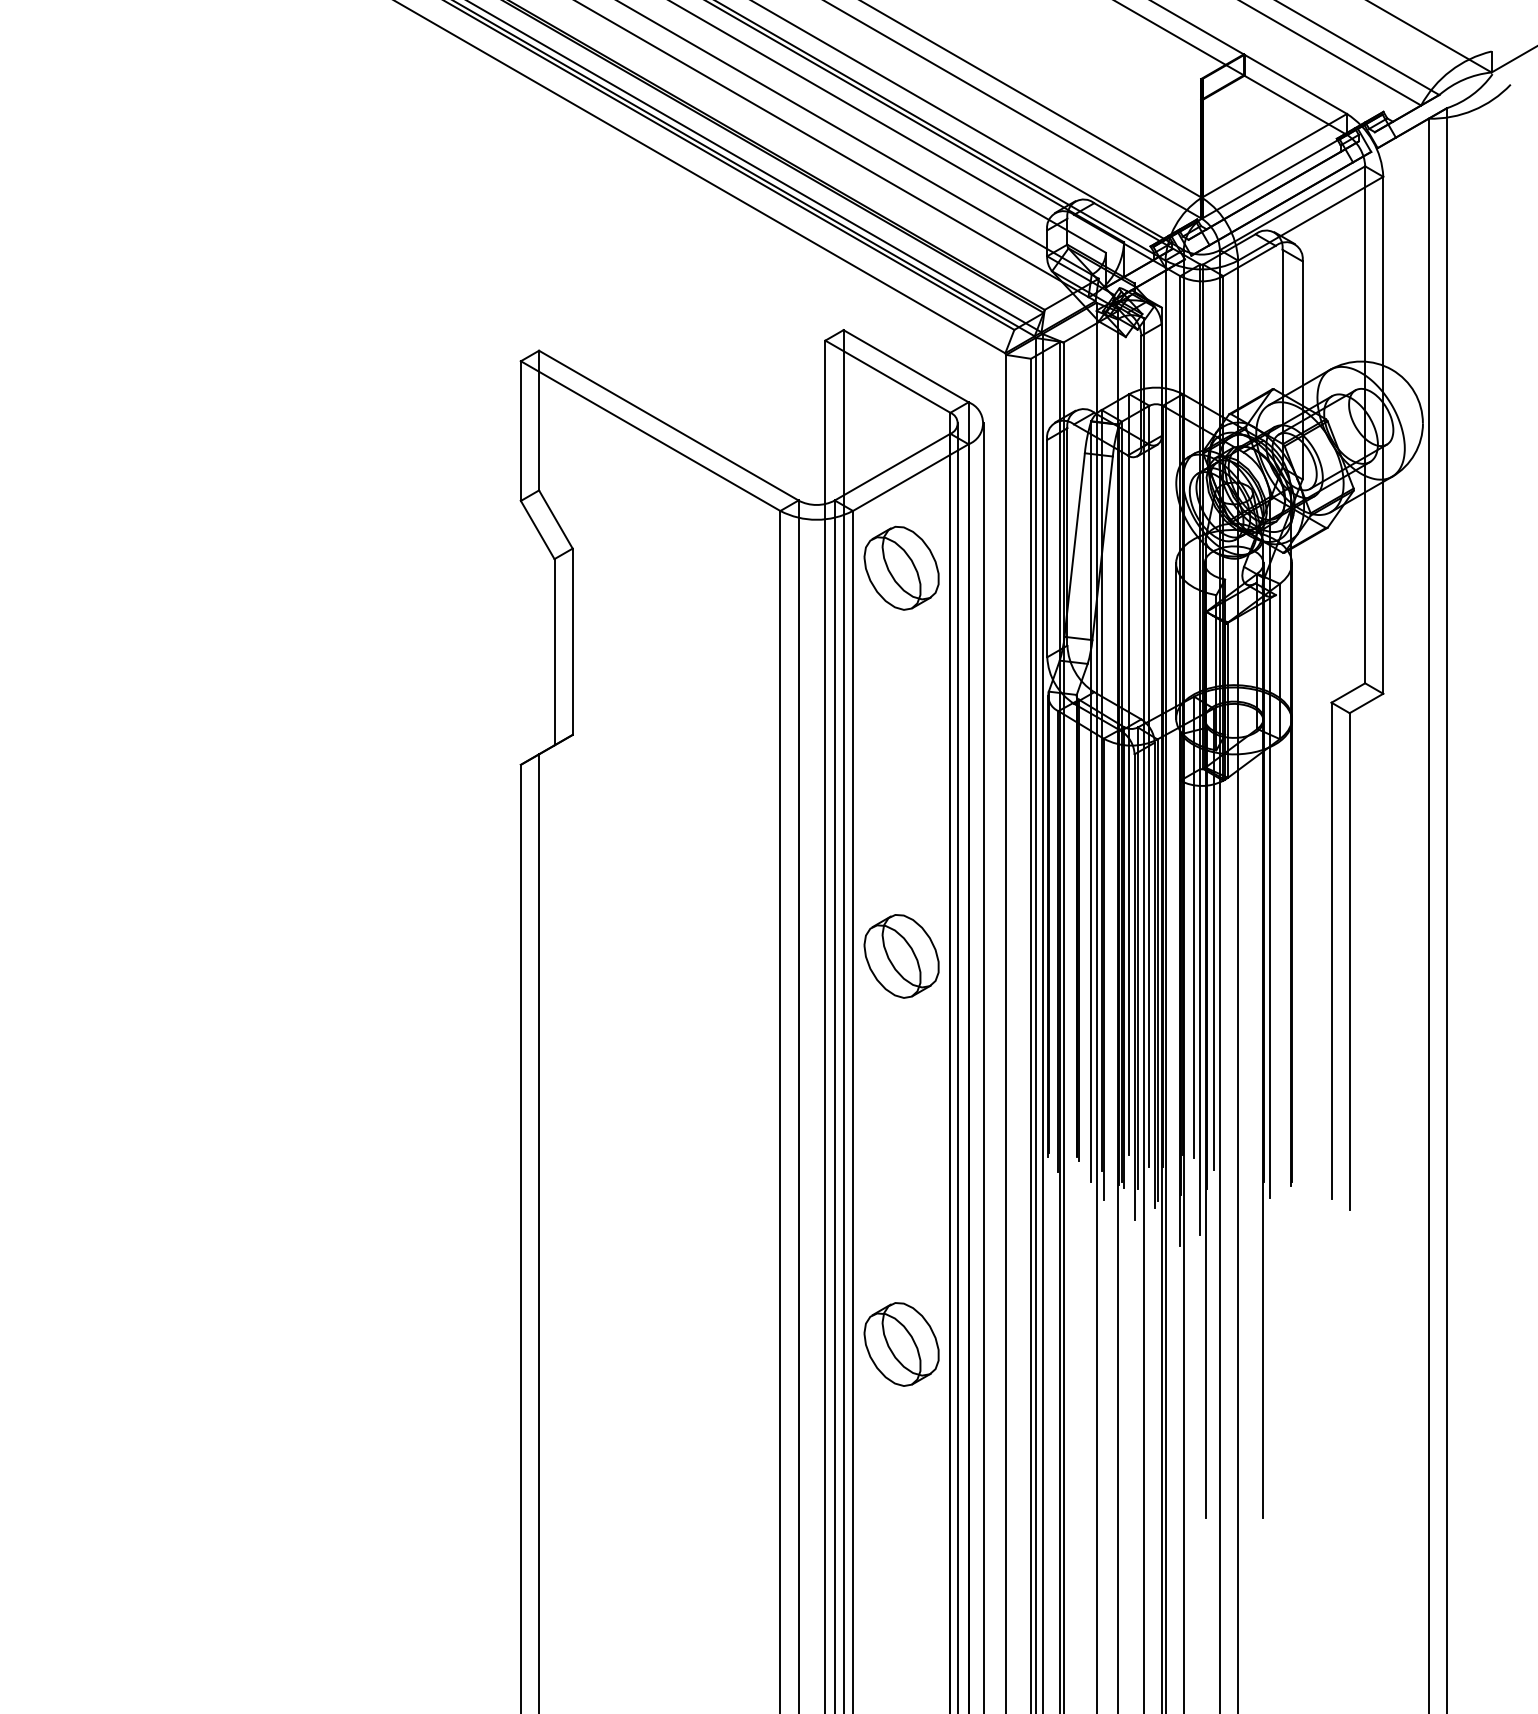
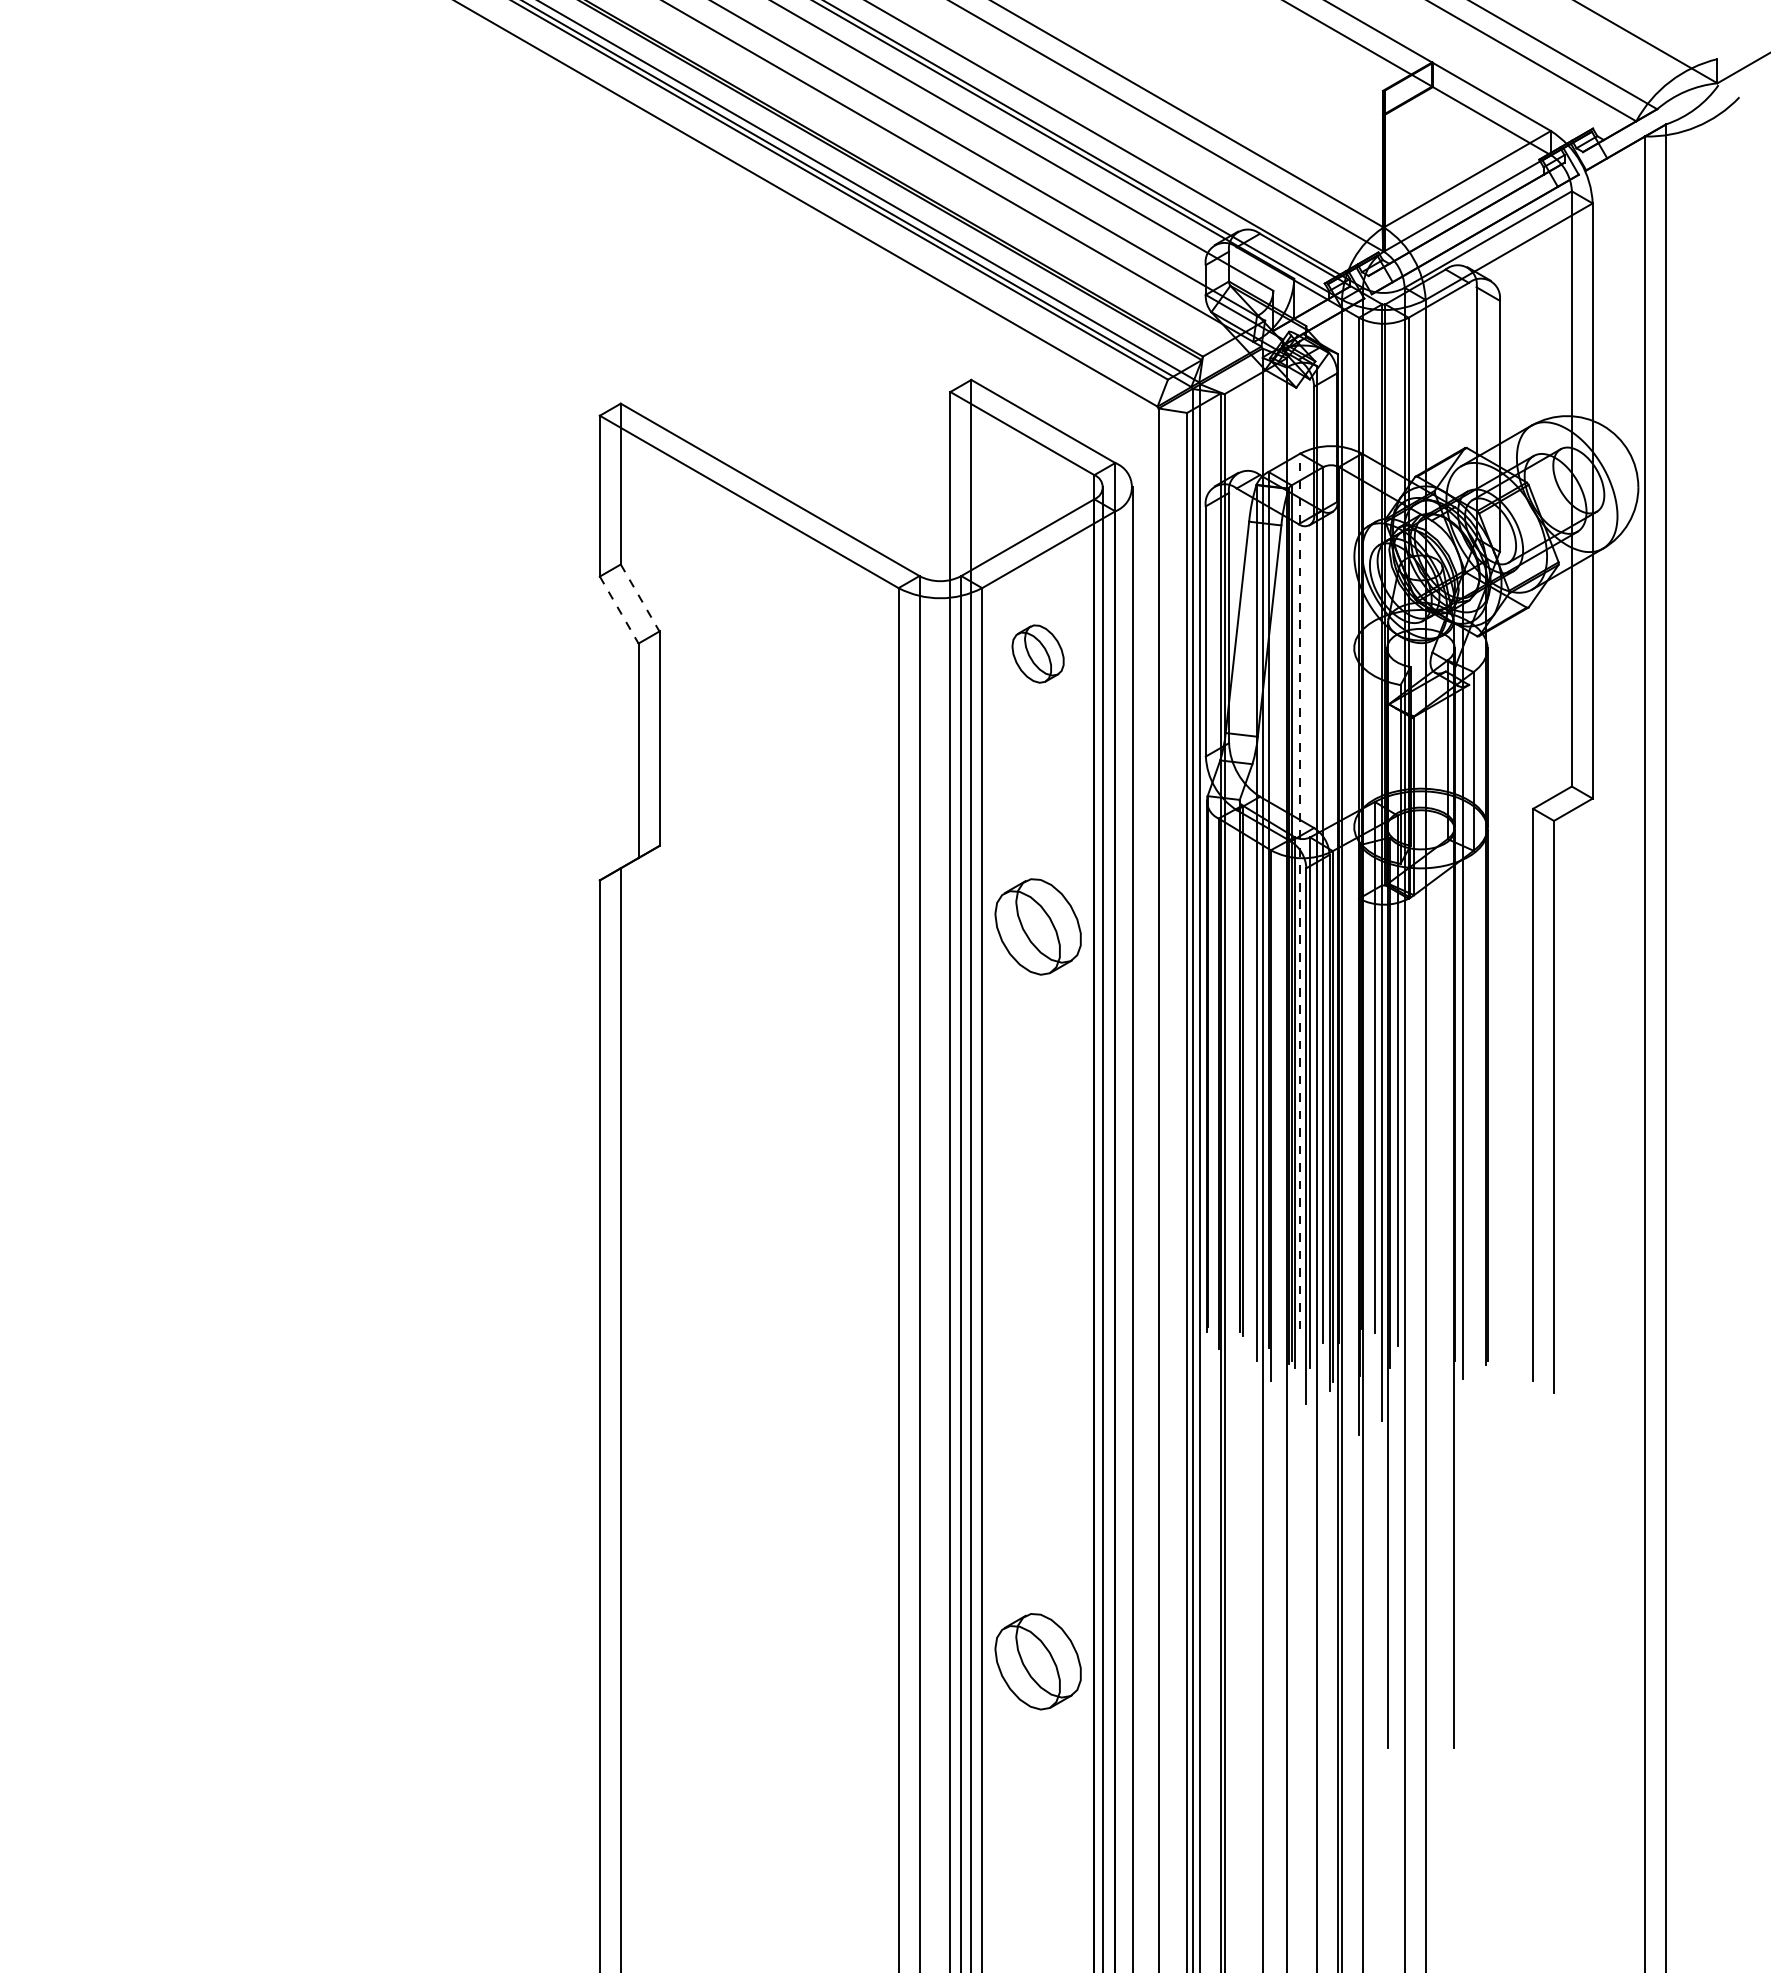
line: (556, 519) -> (640, 597), solid -> dashed
line: (537, 530) -> (619, 610), solid -> dashed
part: (901, 567) -> (1037, 653), size x0.6
line: (1176, 640) -> (1354, 737), removed
line: (1129, 774) -> (1300, 891), solid -> dashed
part: (901, 956) -> (1037, 926), moved
part: (901, 1344) -> (1037, 1661), moved

